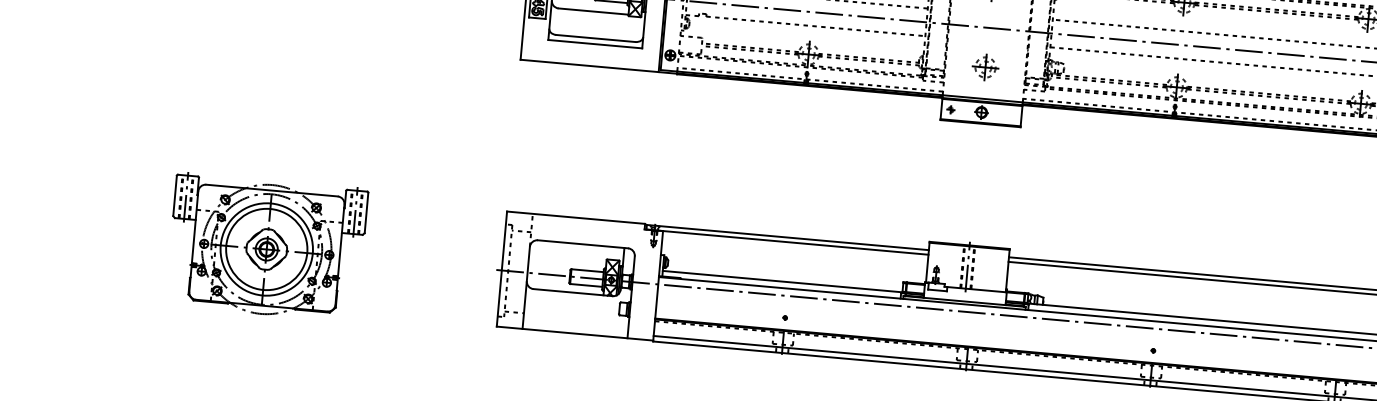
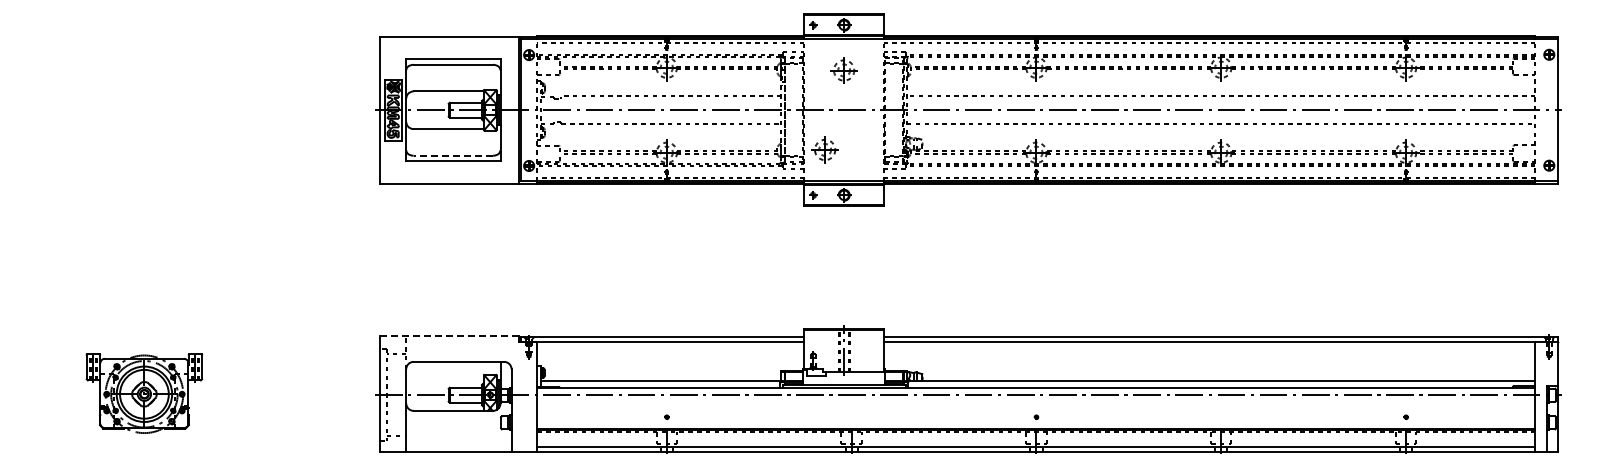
line: (595, 38) -> (453, 155), solid -> dashed
part: (984, 66) -> (824, 149), moved
line: (575, 218) -> (449, 336), solid -> dashed
part: (267, 246) -> (144, 392), size x0.6

